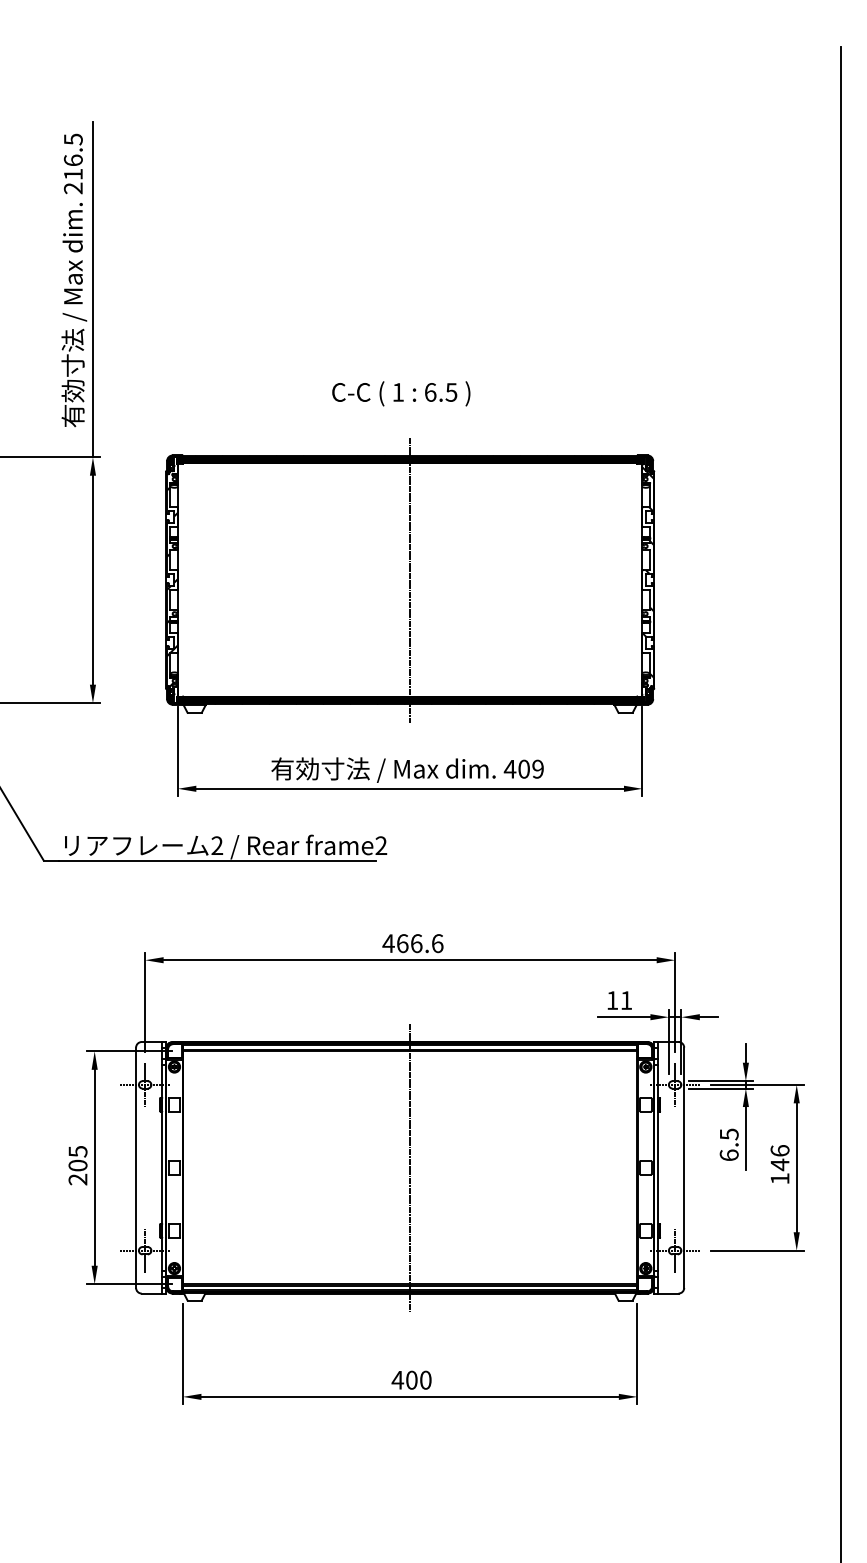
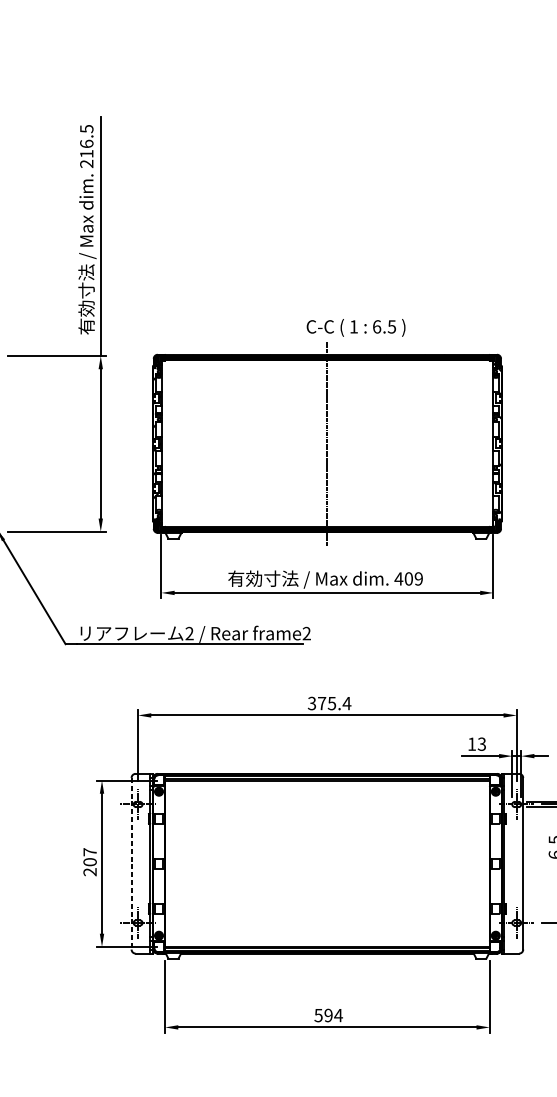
text: (401, 393) -> (356, 327), moved
text: (412, 943) -> (329, 703), 466.6 -> 375.4
text: (626, 1000) -> (481, 744), 11 -> 13
text: (77, 1151) -> (89, 852), 205 -> 207
line: (410, 1167) -> (327, 863), removed
line: (136, 1168) -> (131, 864), solid -> dashed
text: (411, 1379) -> (328, 1014), 400 -> 594

